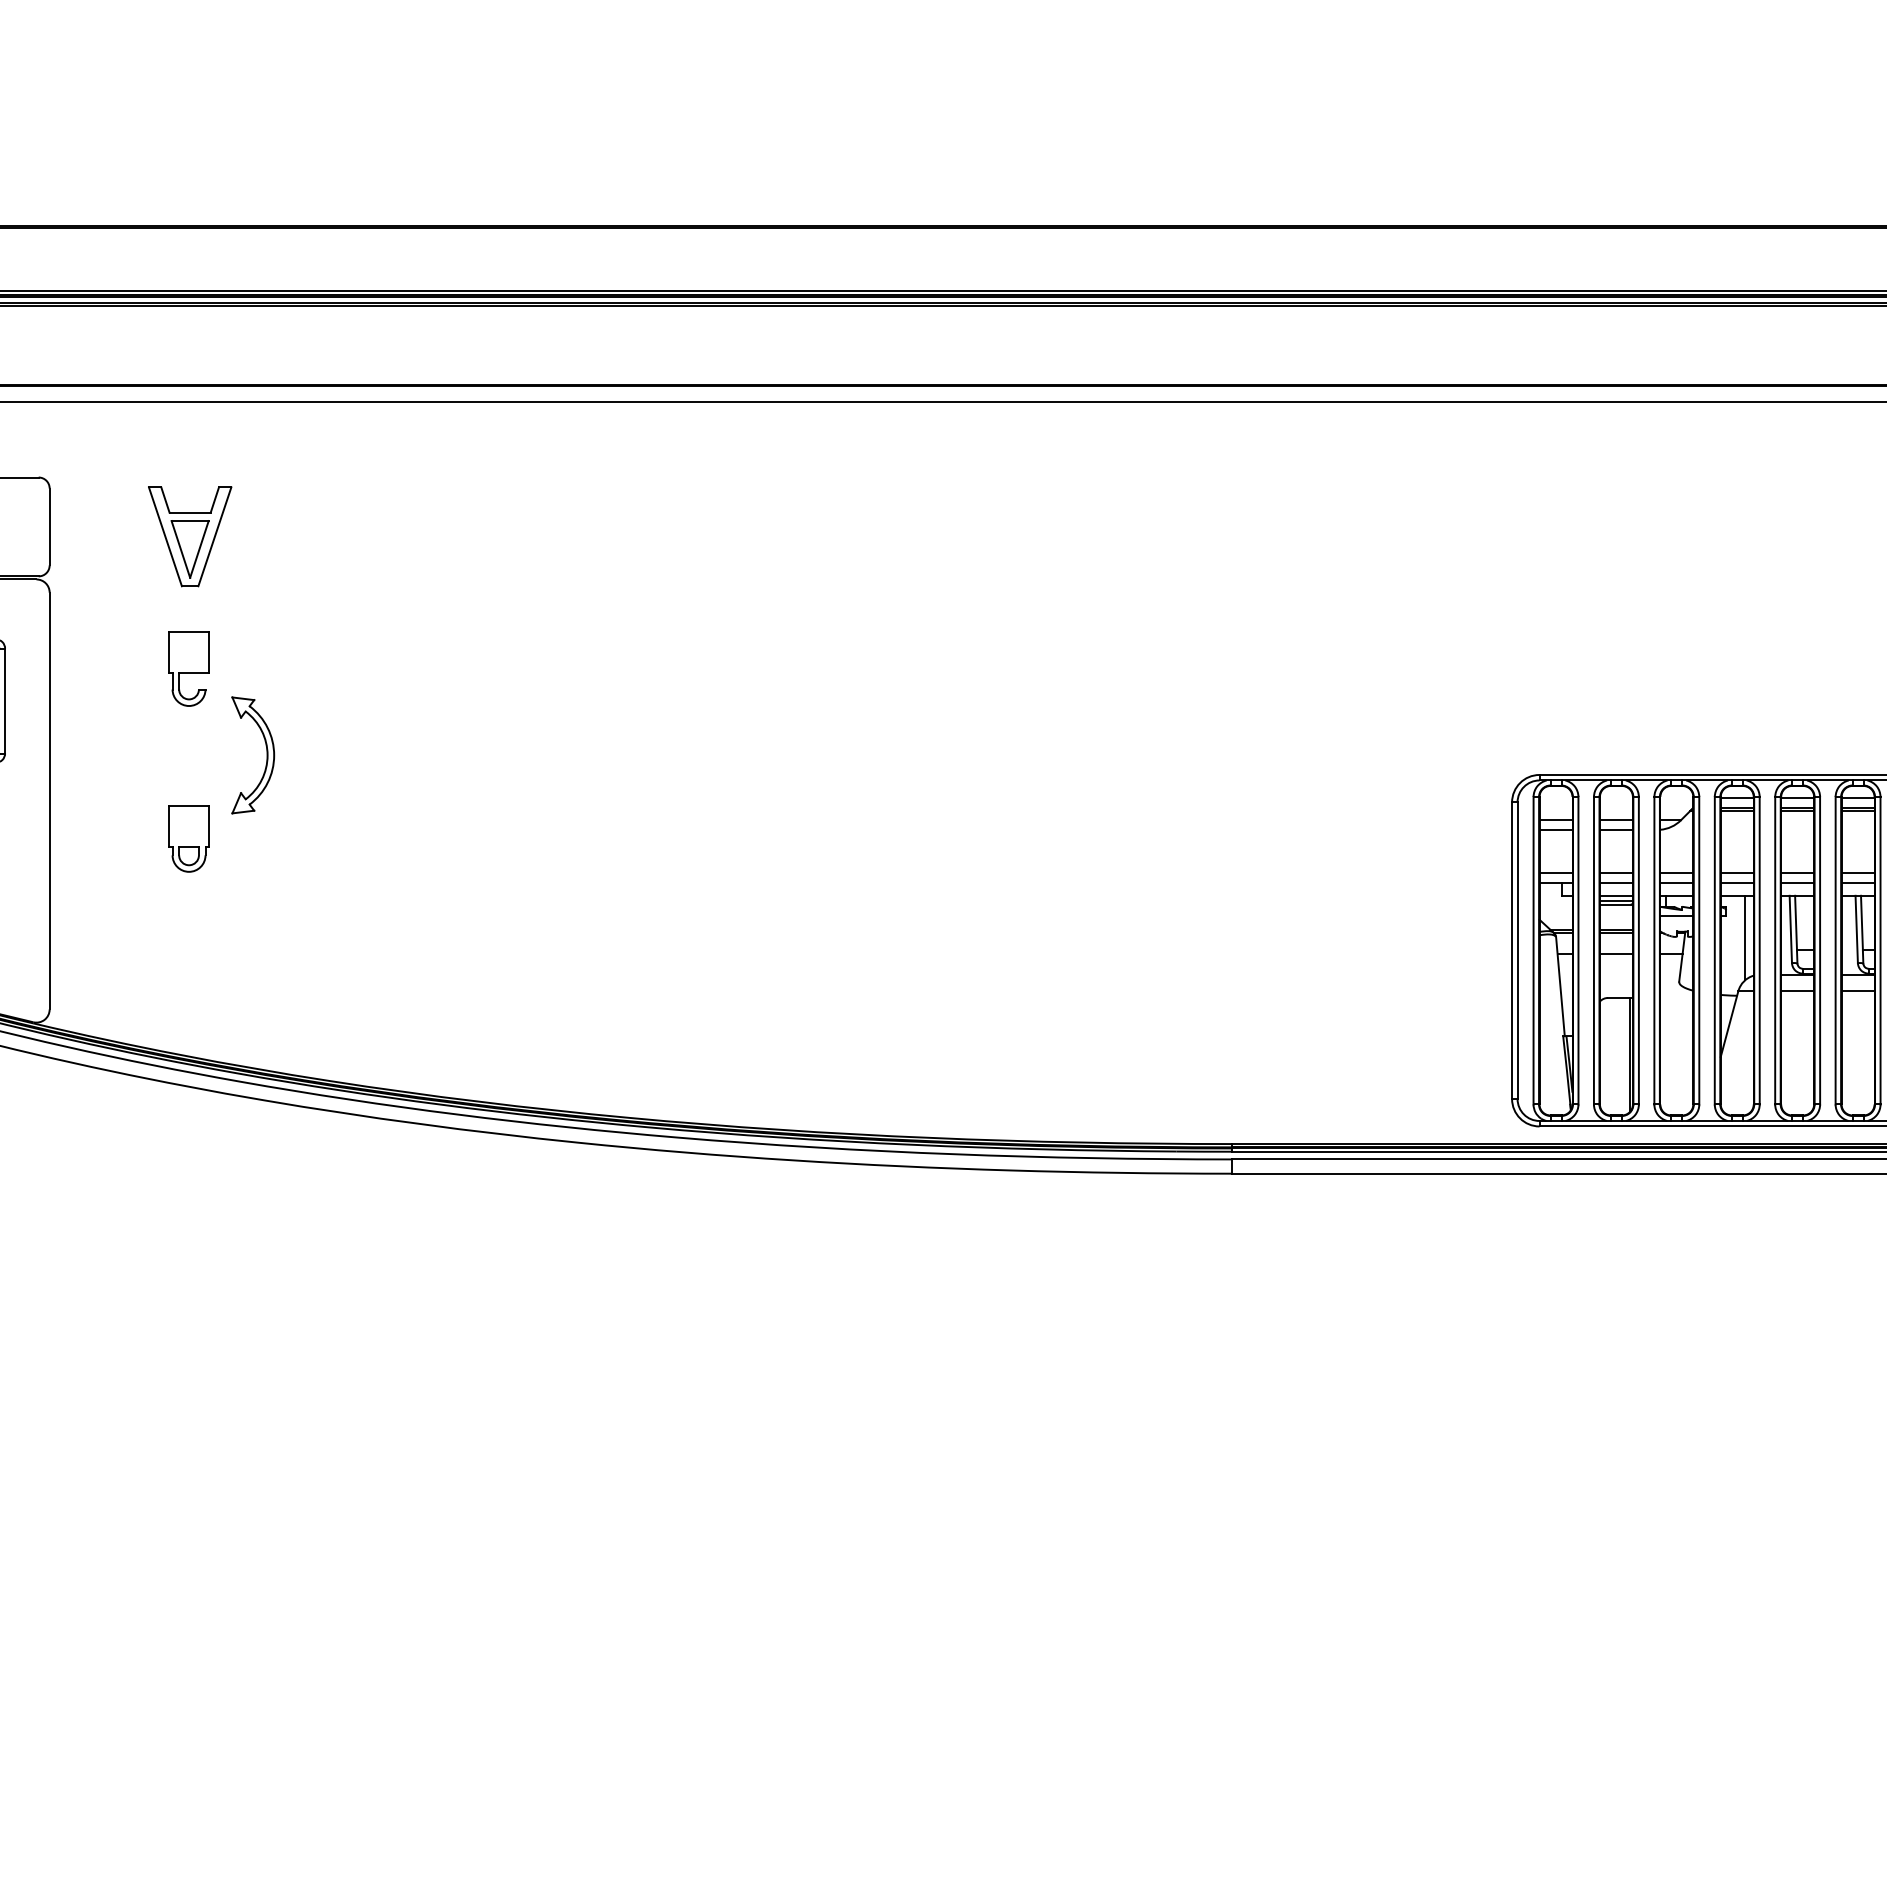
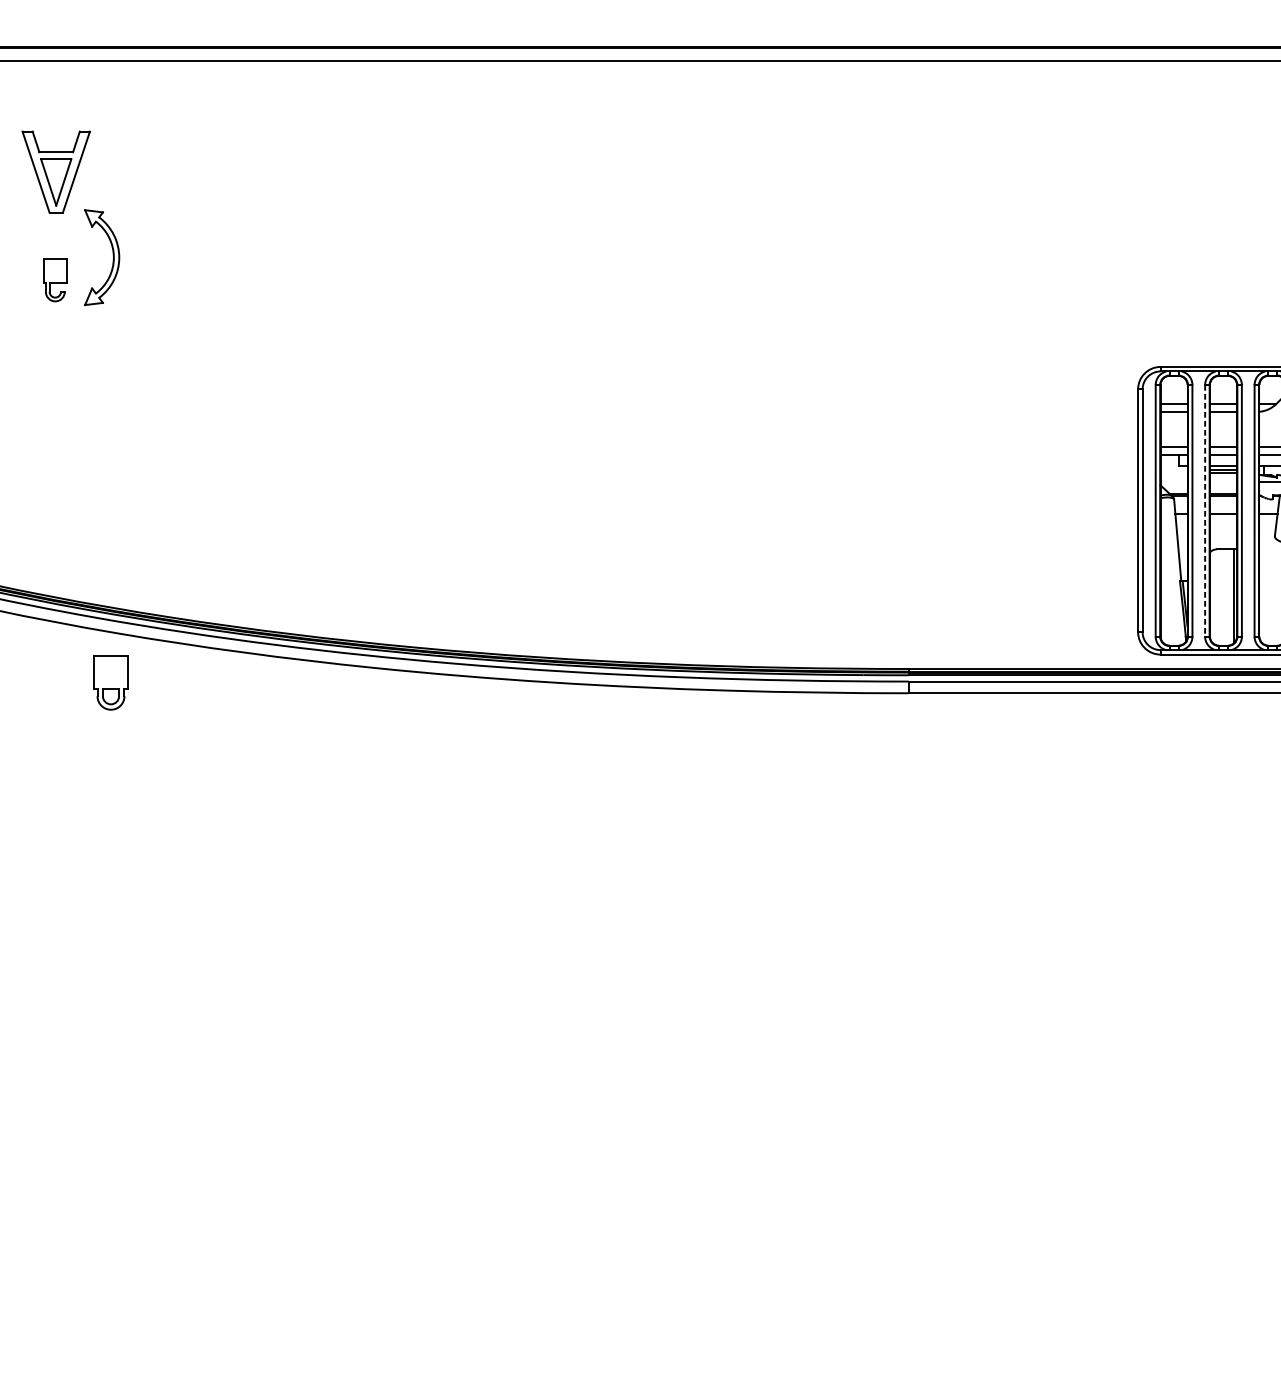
part: (188, 668) -> (54, 279), size x0.7
part: (266, 755) -> (113, 257), moved
part: (188, 838) -> (110, 682), moved
line: (1593, 950) -> (1204, 510), solid -> dashed

